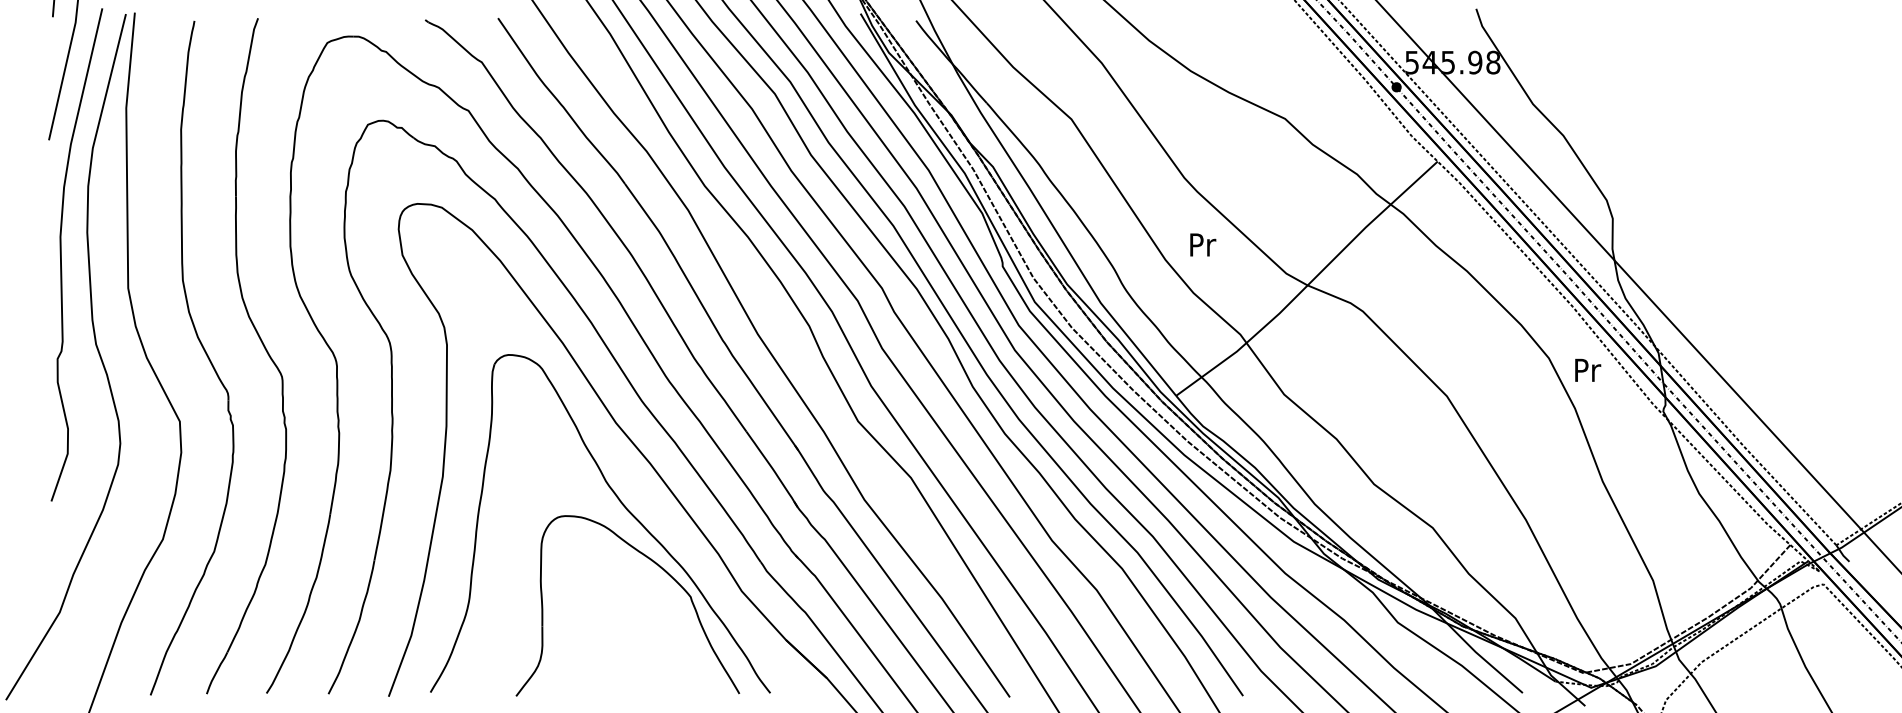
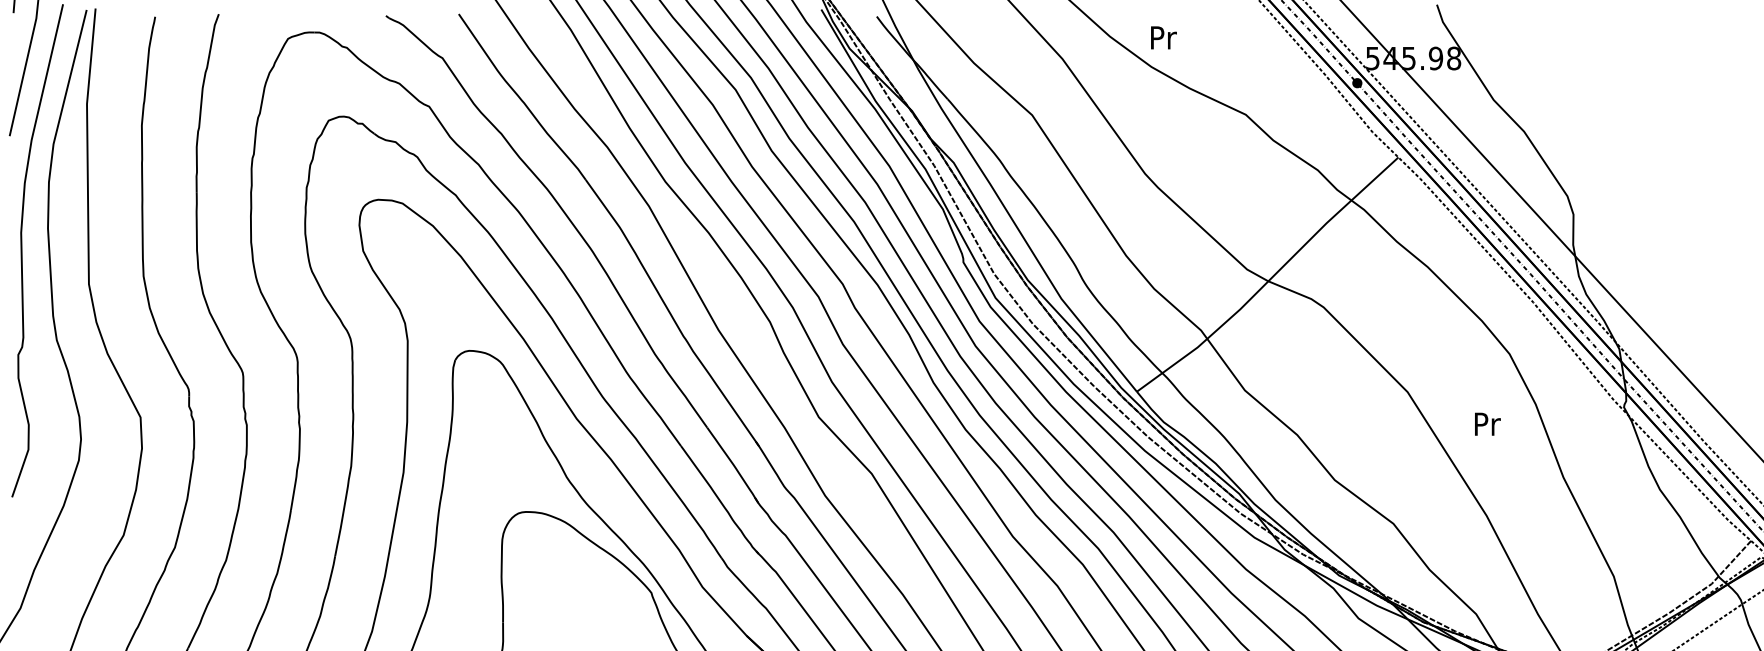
text: (1203, 244) -> (1164, 37), moved
text: (1588, 369) -> (1488, 423), moved

